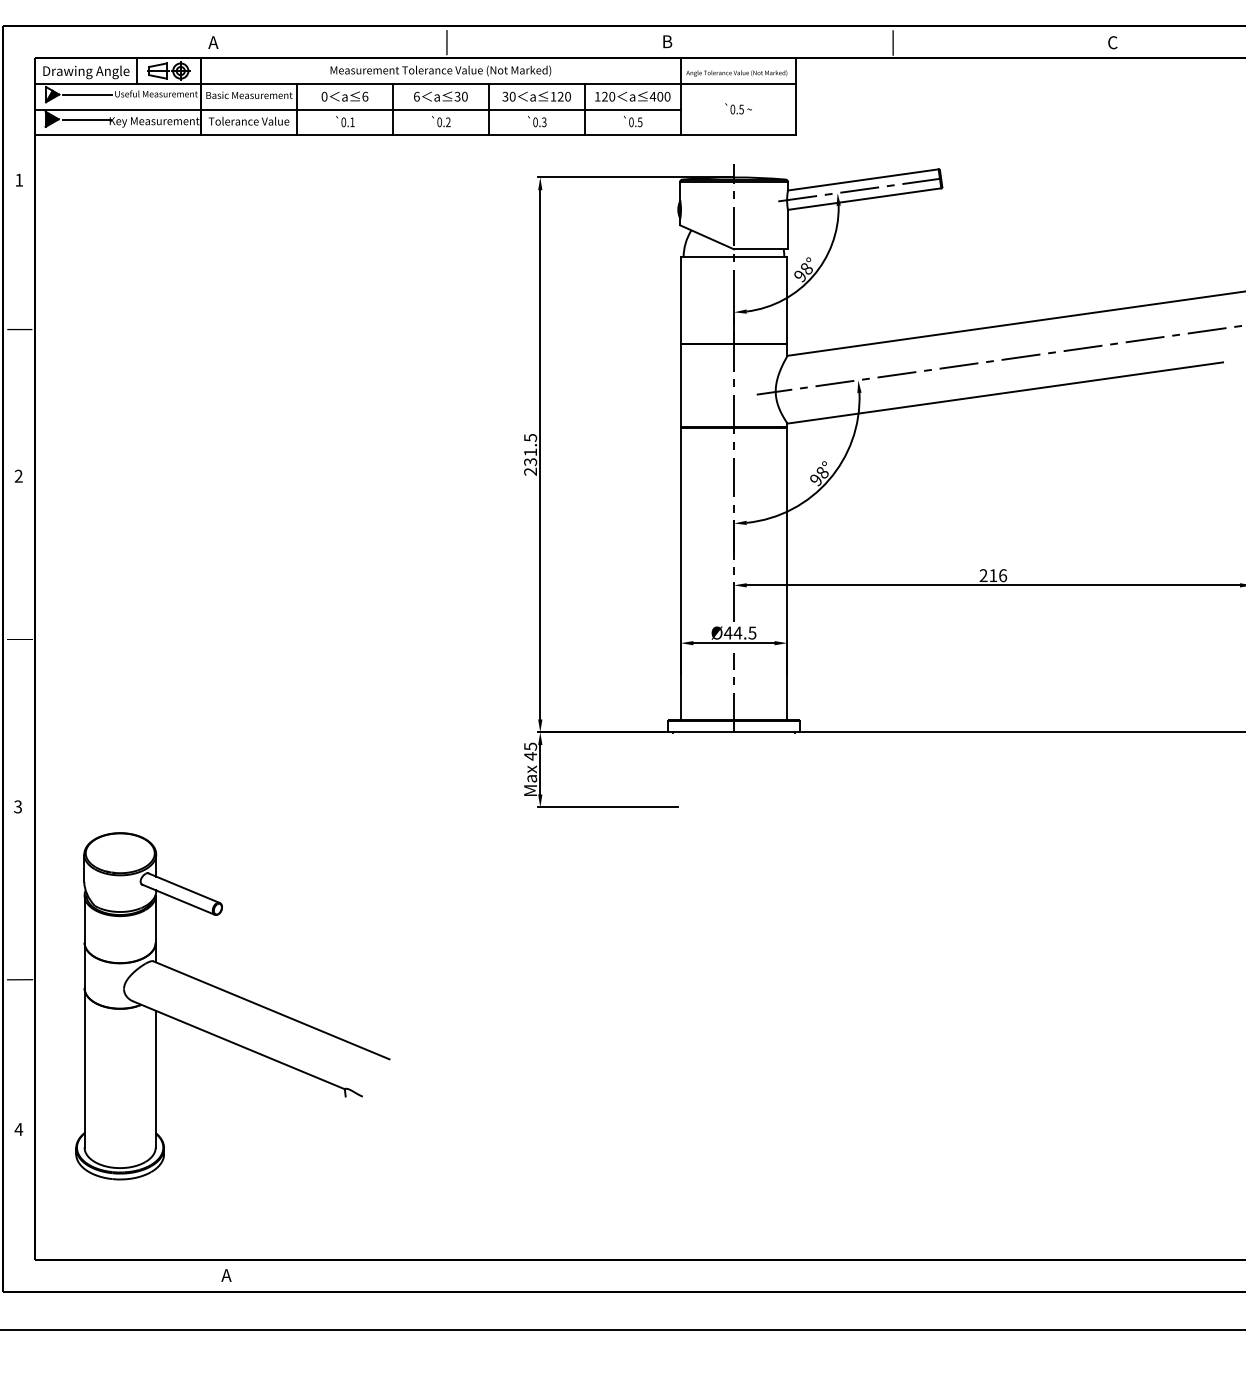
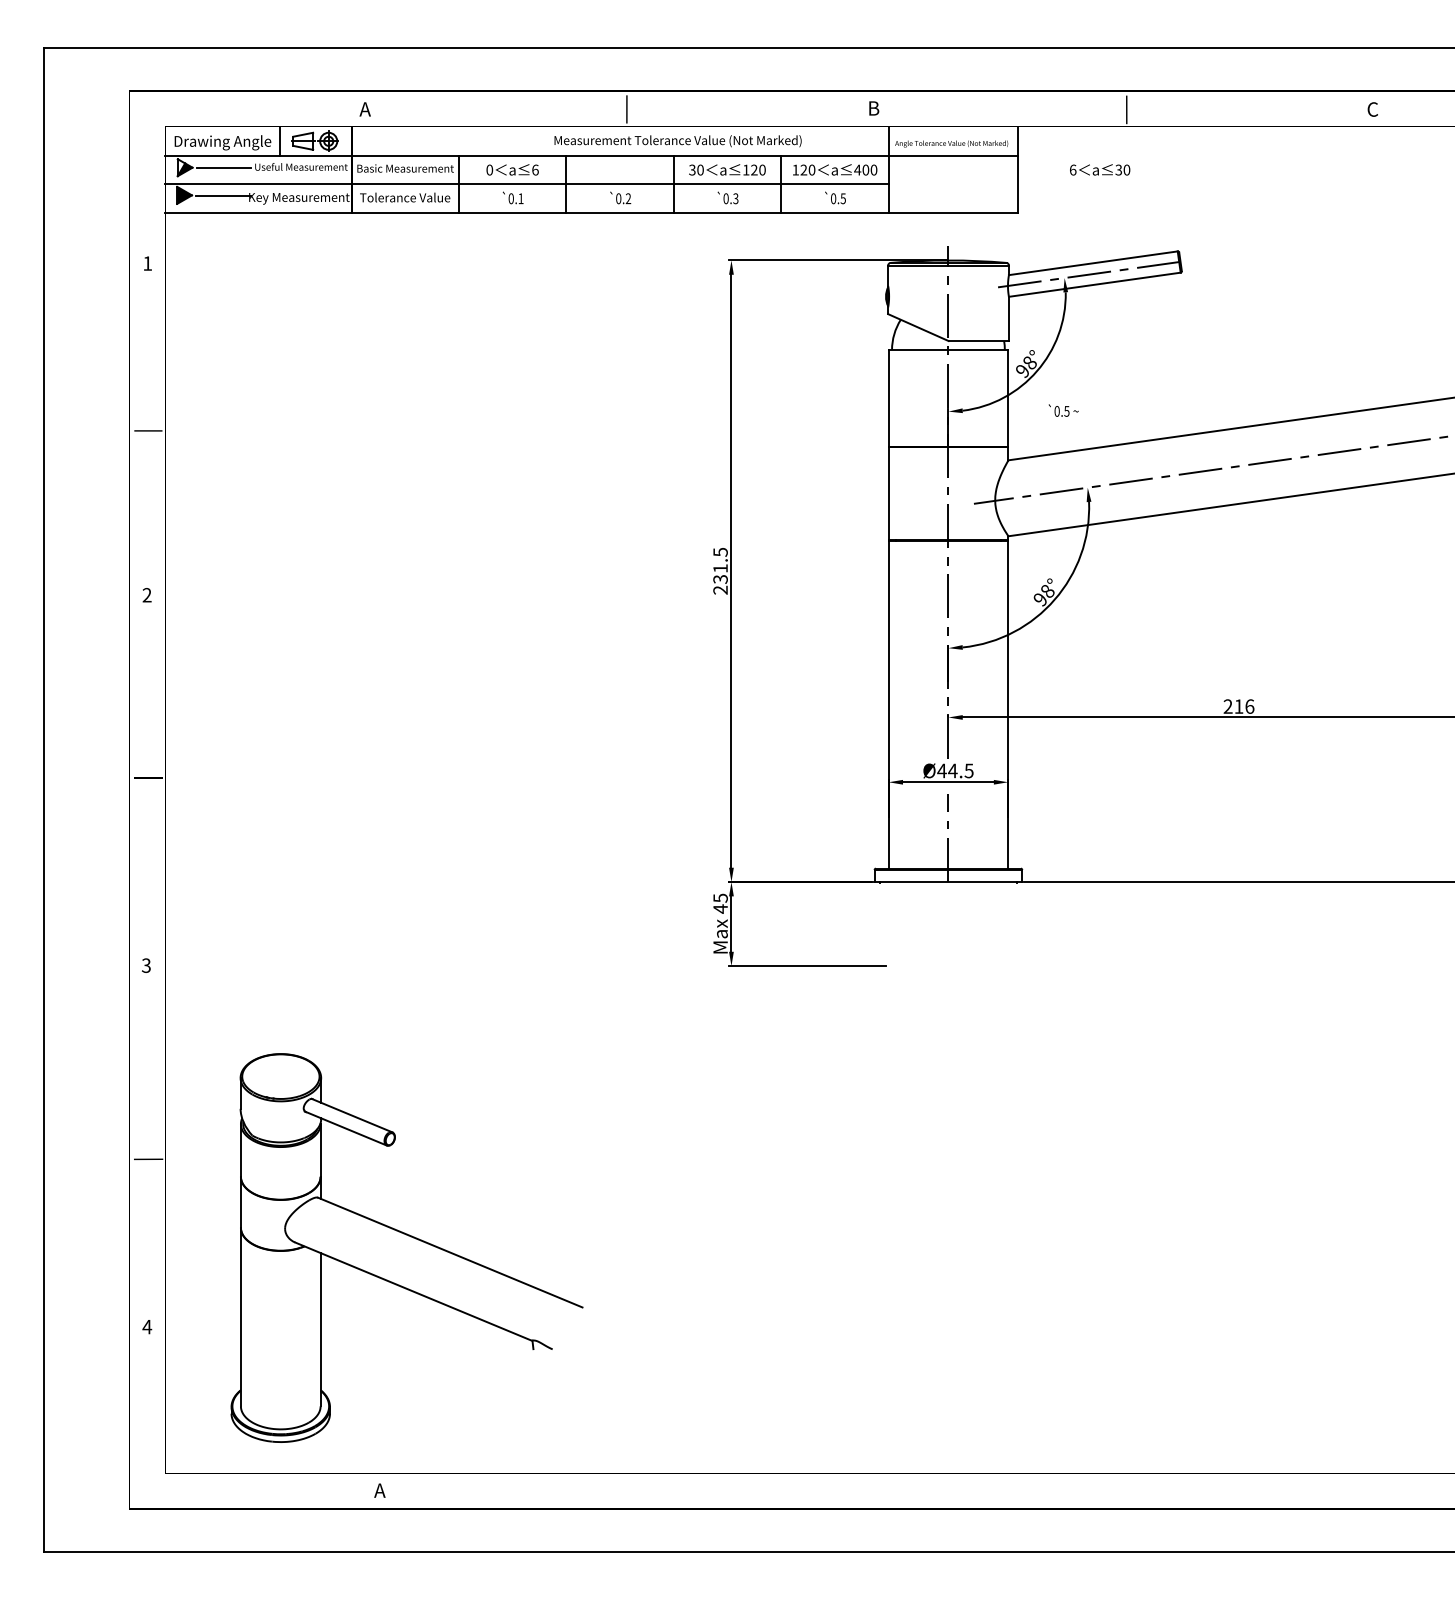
text: (440, 71) -> (677, 141), moved
text: (441, 96) -> (1100, 169), moved
text: (738, 108) -> (1063, 410), moved
part: (235, 996) -> (410, 1237), moved

